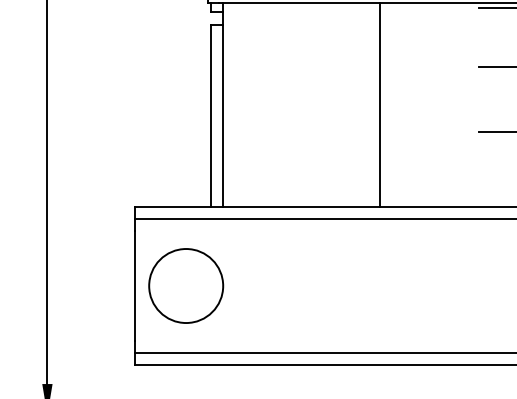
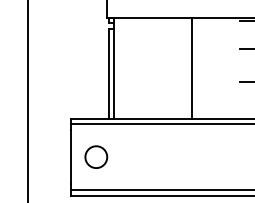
circle: (186, 284) -> (96, 156), size x0.6

